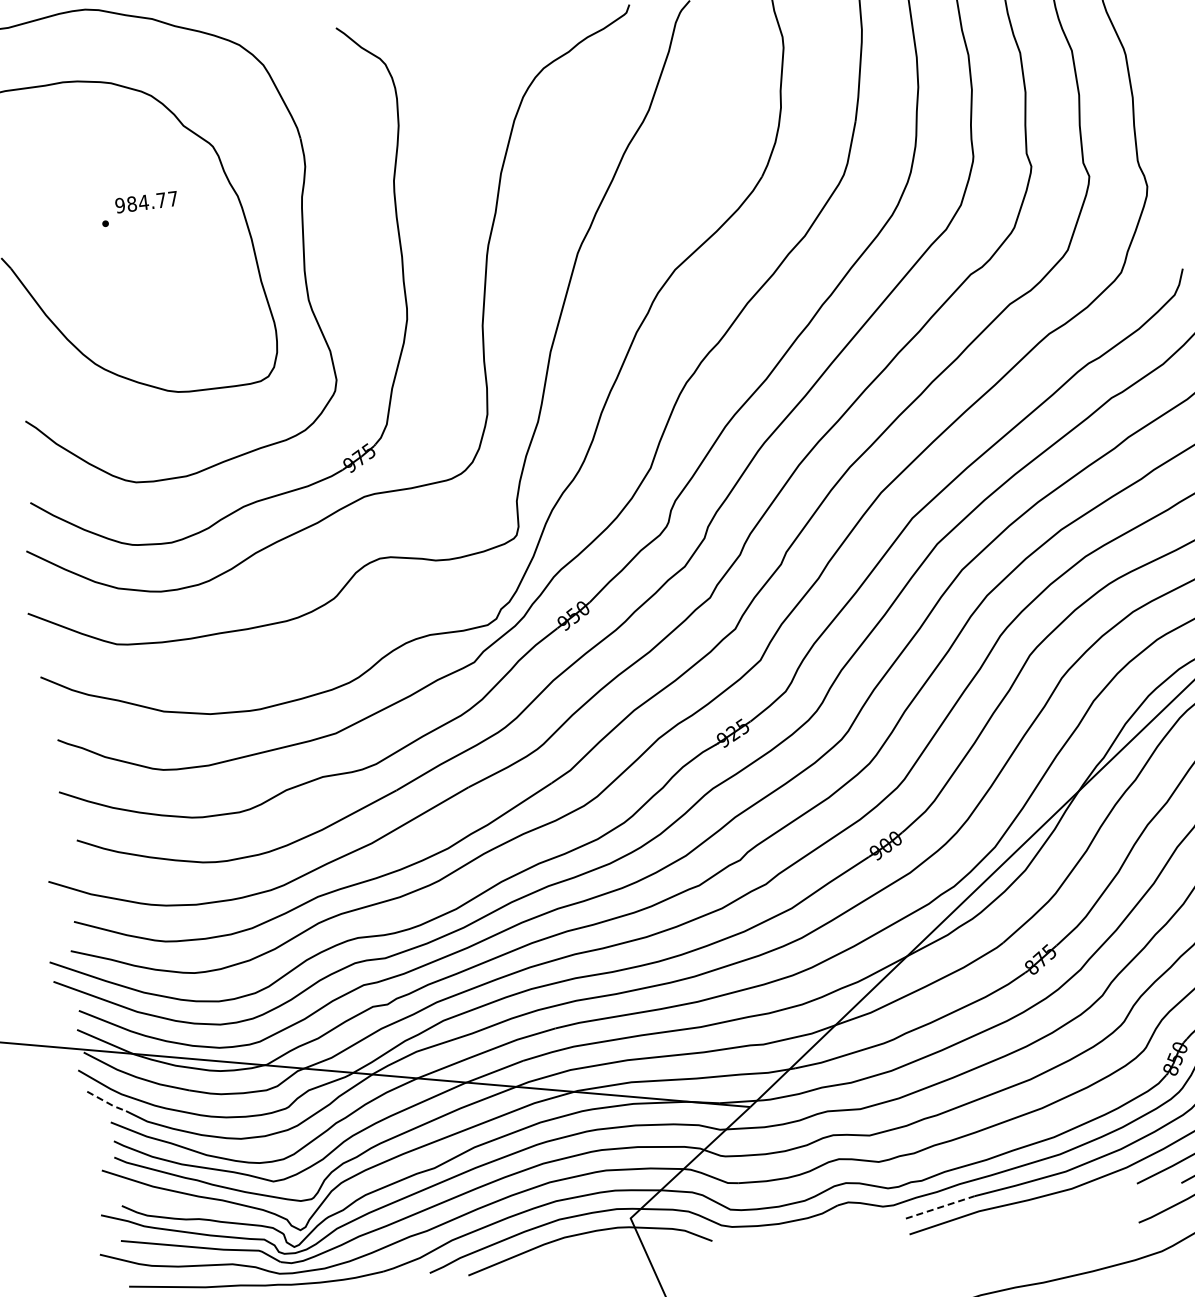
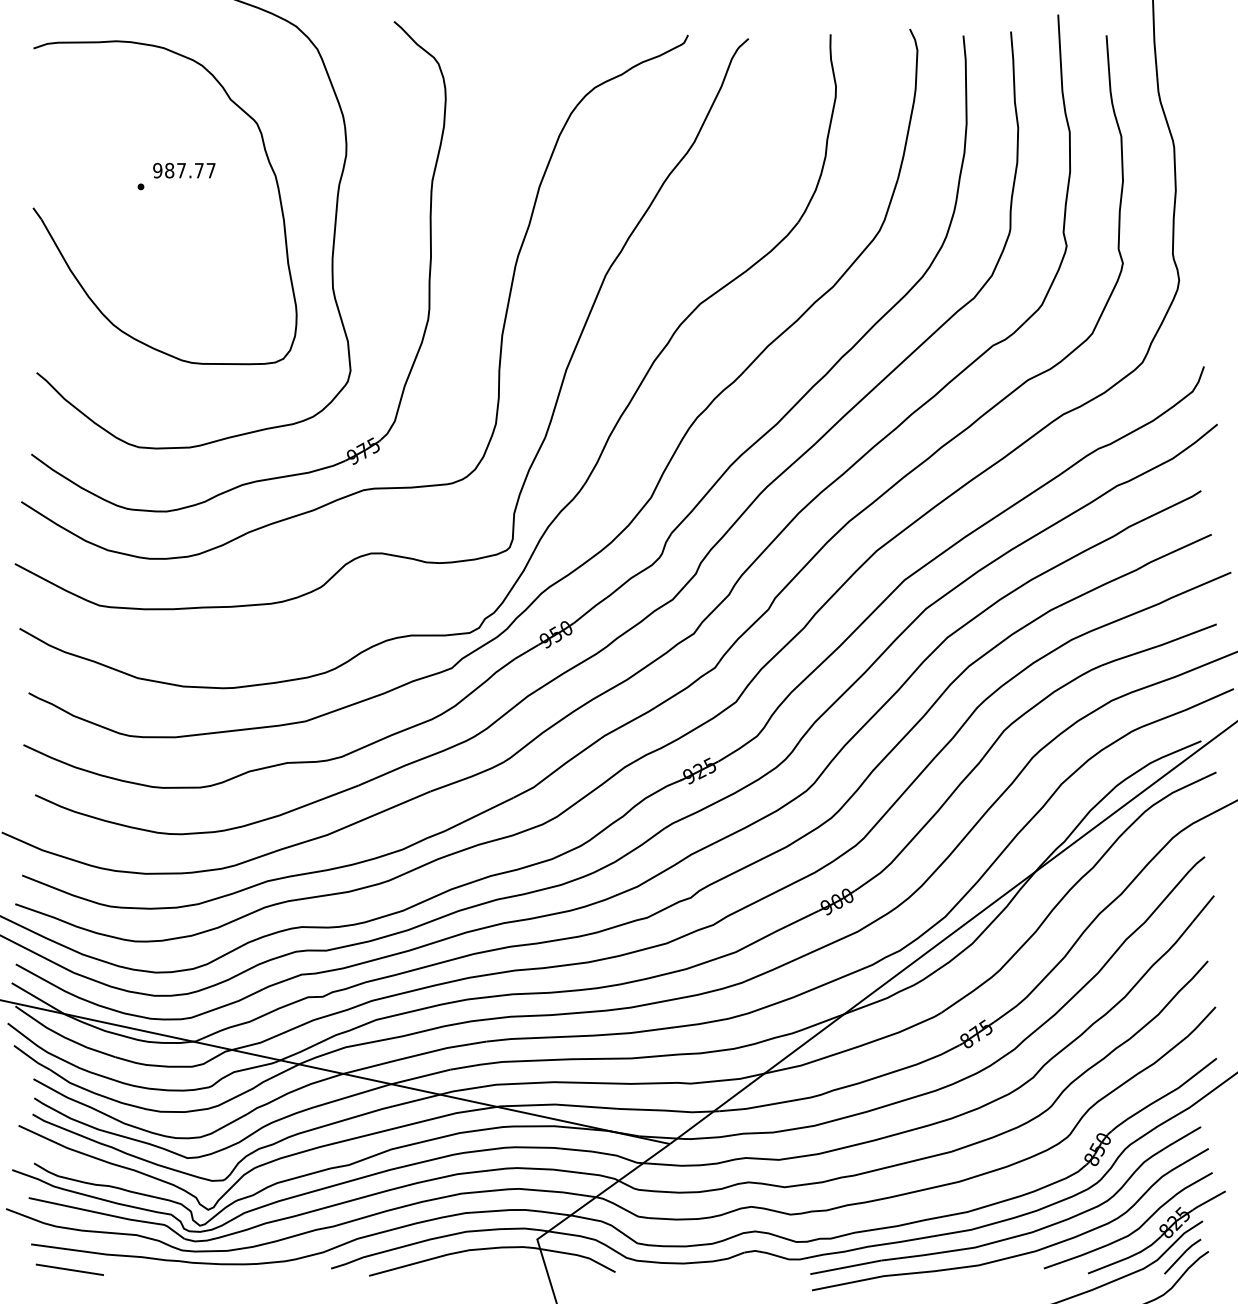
text: (143, 202) -> (181, 170), 984.77 -> 987.77
line: (107, 1103) -> (32, 1059), dashed -> solid
line: (940, 1207) -> (846, 1267), dashed -> solid

